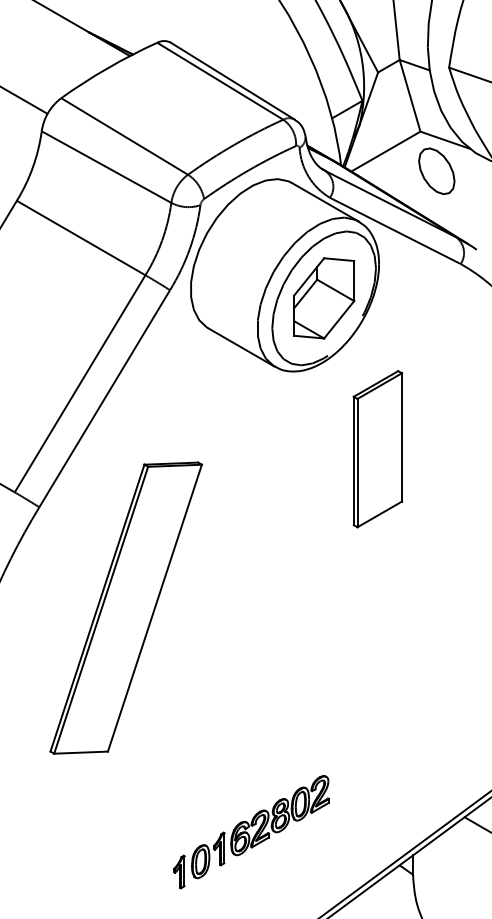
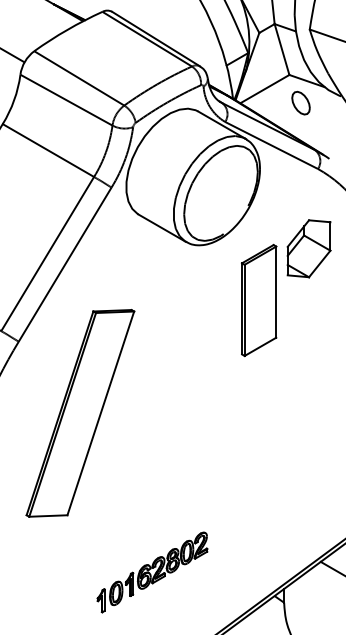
part: (436, 171) -> (300, 103), size x0.7
part: (324, 298) -> (309, 248), moved
part: (251, 832) -> (152, 572), moved

